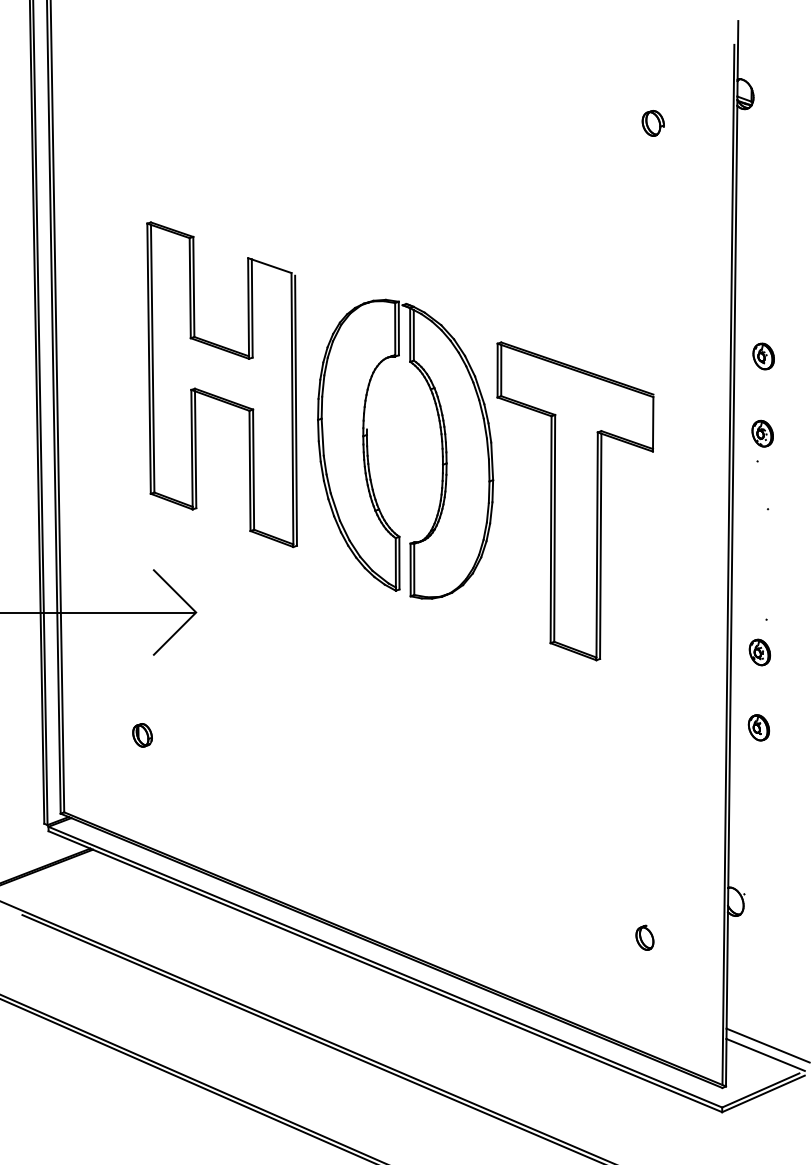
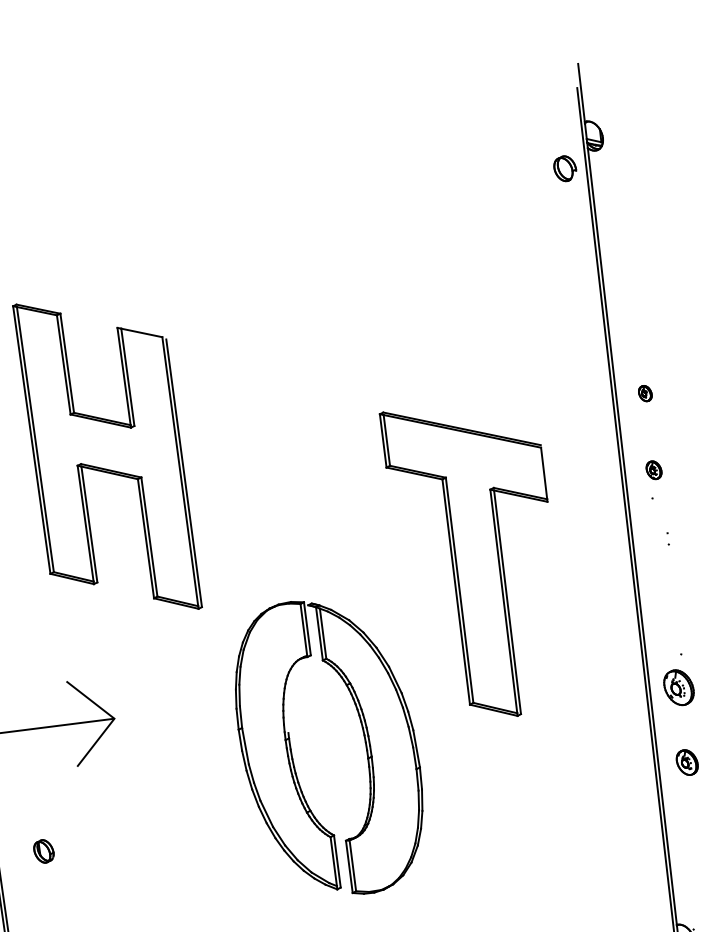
part: (652, 123) -> (564, 168), moved
part: (763, 356) -> (645, 393), size x0.6
part: (221, 384) -> (106, 456), moved
part: (762, 433) -> (653, 470), size x0.7
part: (441, 448) -> (364, 742), moved
part: (759, 652) -> (678, 687), size x1.4
part: (142, 735) -> (43, 851), moved

